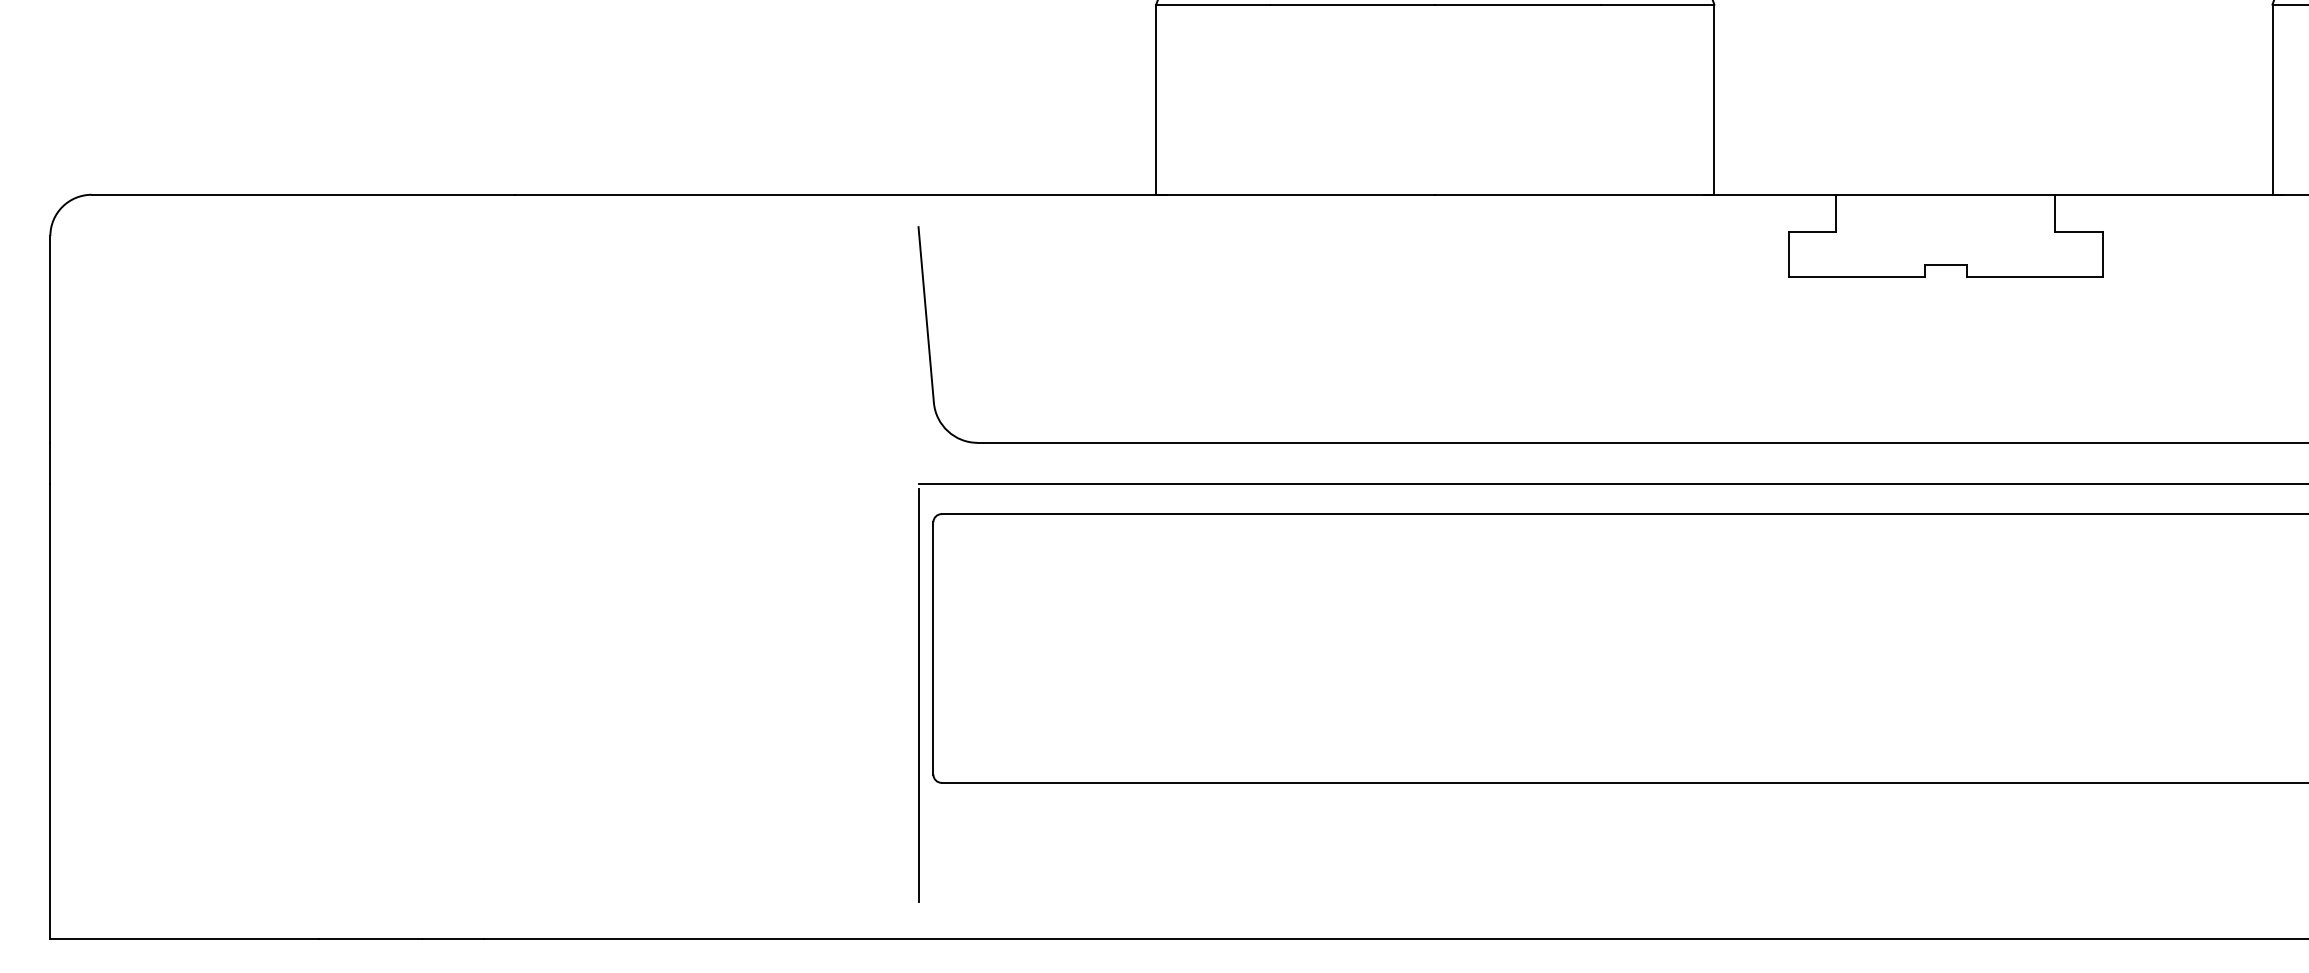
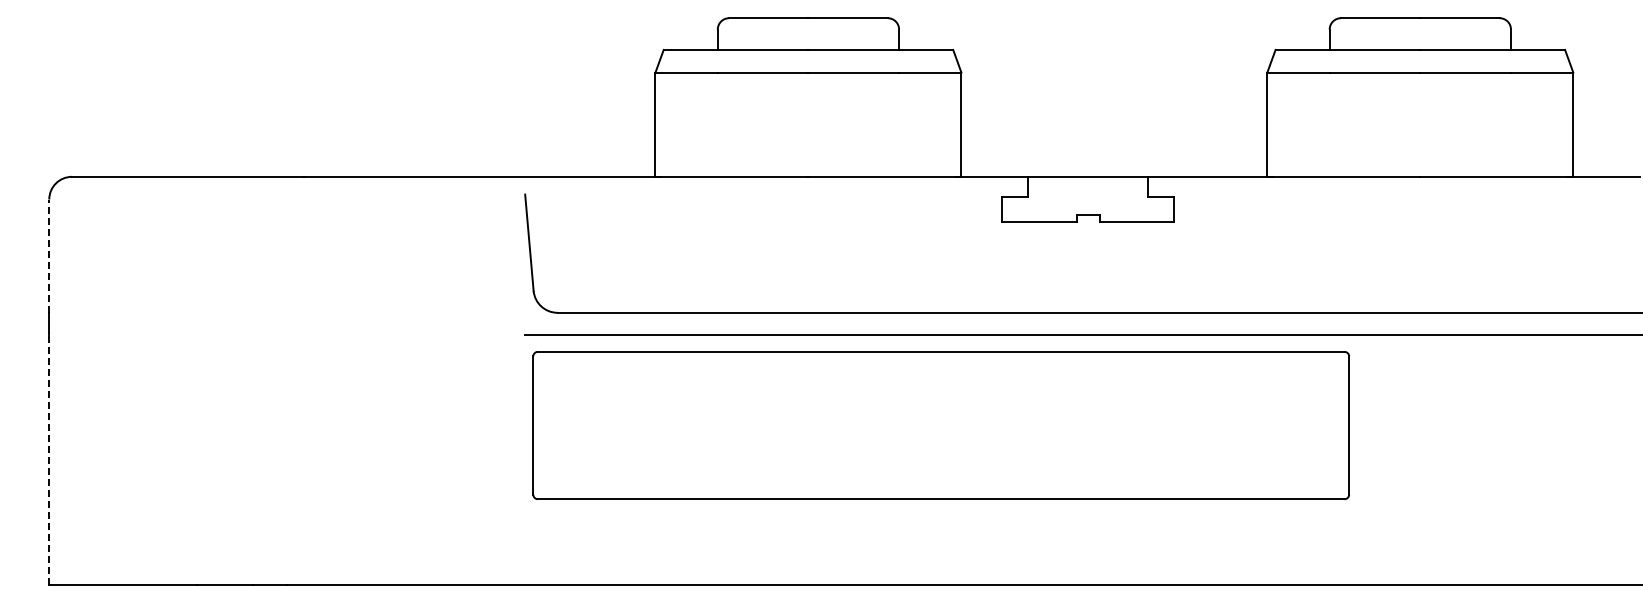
line: (50, 340) -> (49, 256), solid -> dashed
line: (919, 695) -> (525, 451), removed
line: (50, 712) -> (49, 460), solid -> dashed

